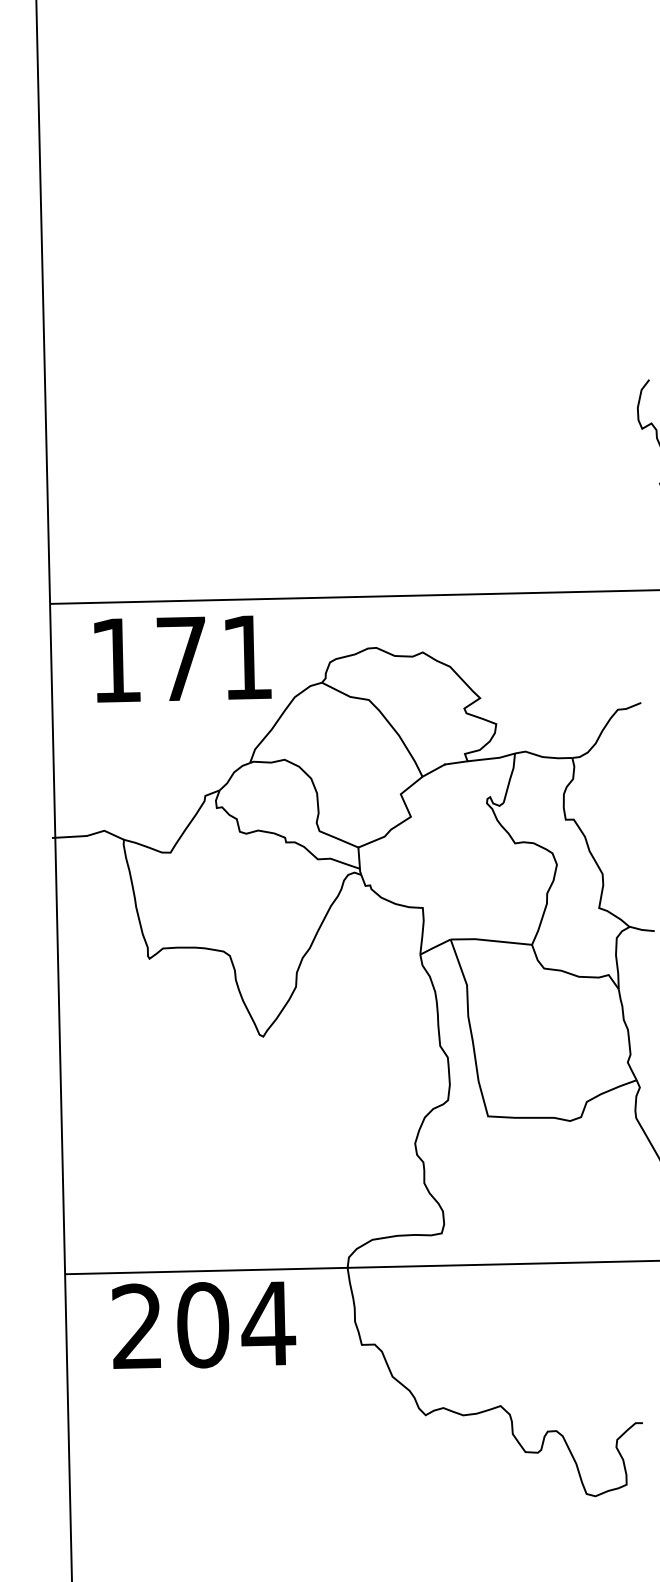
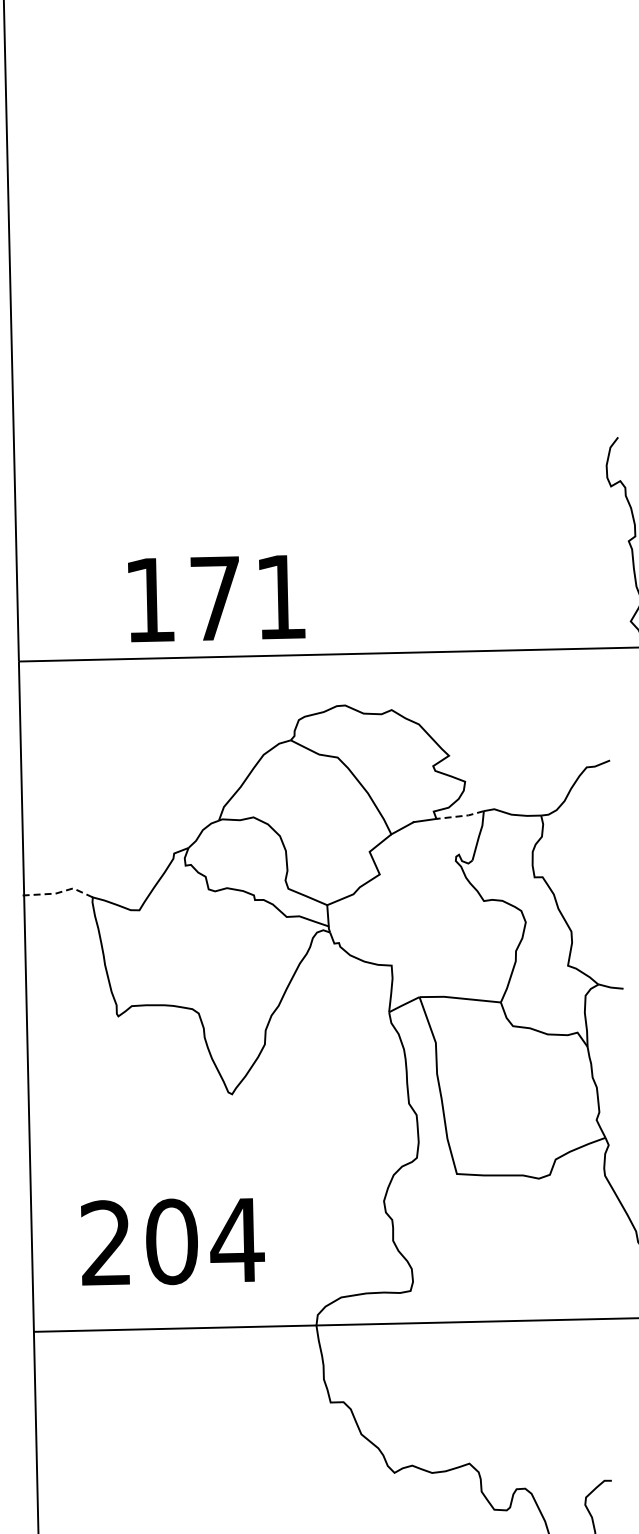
text: (182, 658) -> (216, 598), moved
line: (491, 758) -> (460, 816), solid -> dashed
line: (88, 835) -> (57, 893), solid -> dashed
text: (204, 1324) -> (173, 1241), moved

